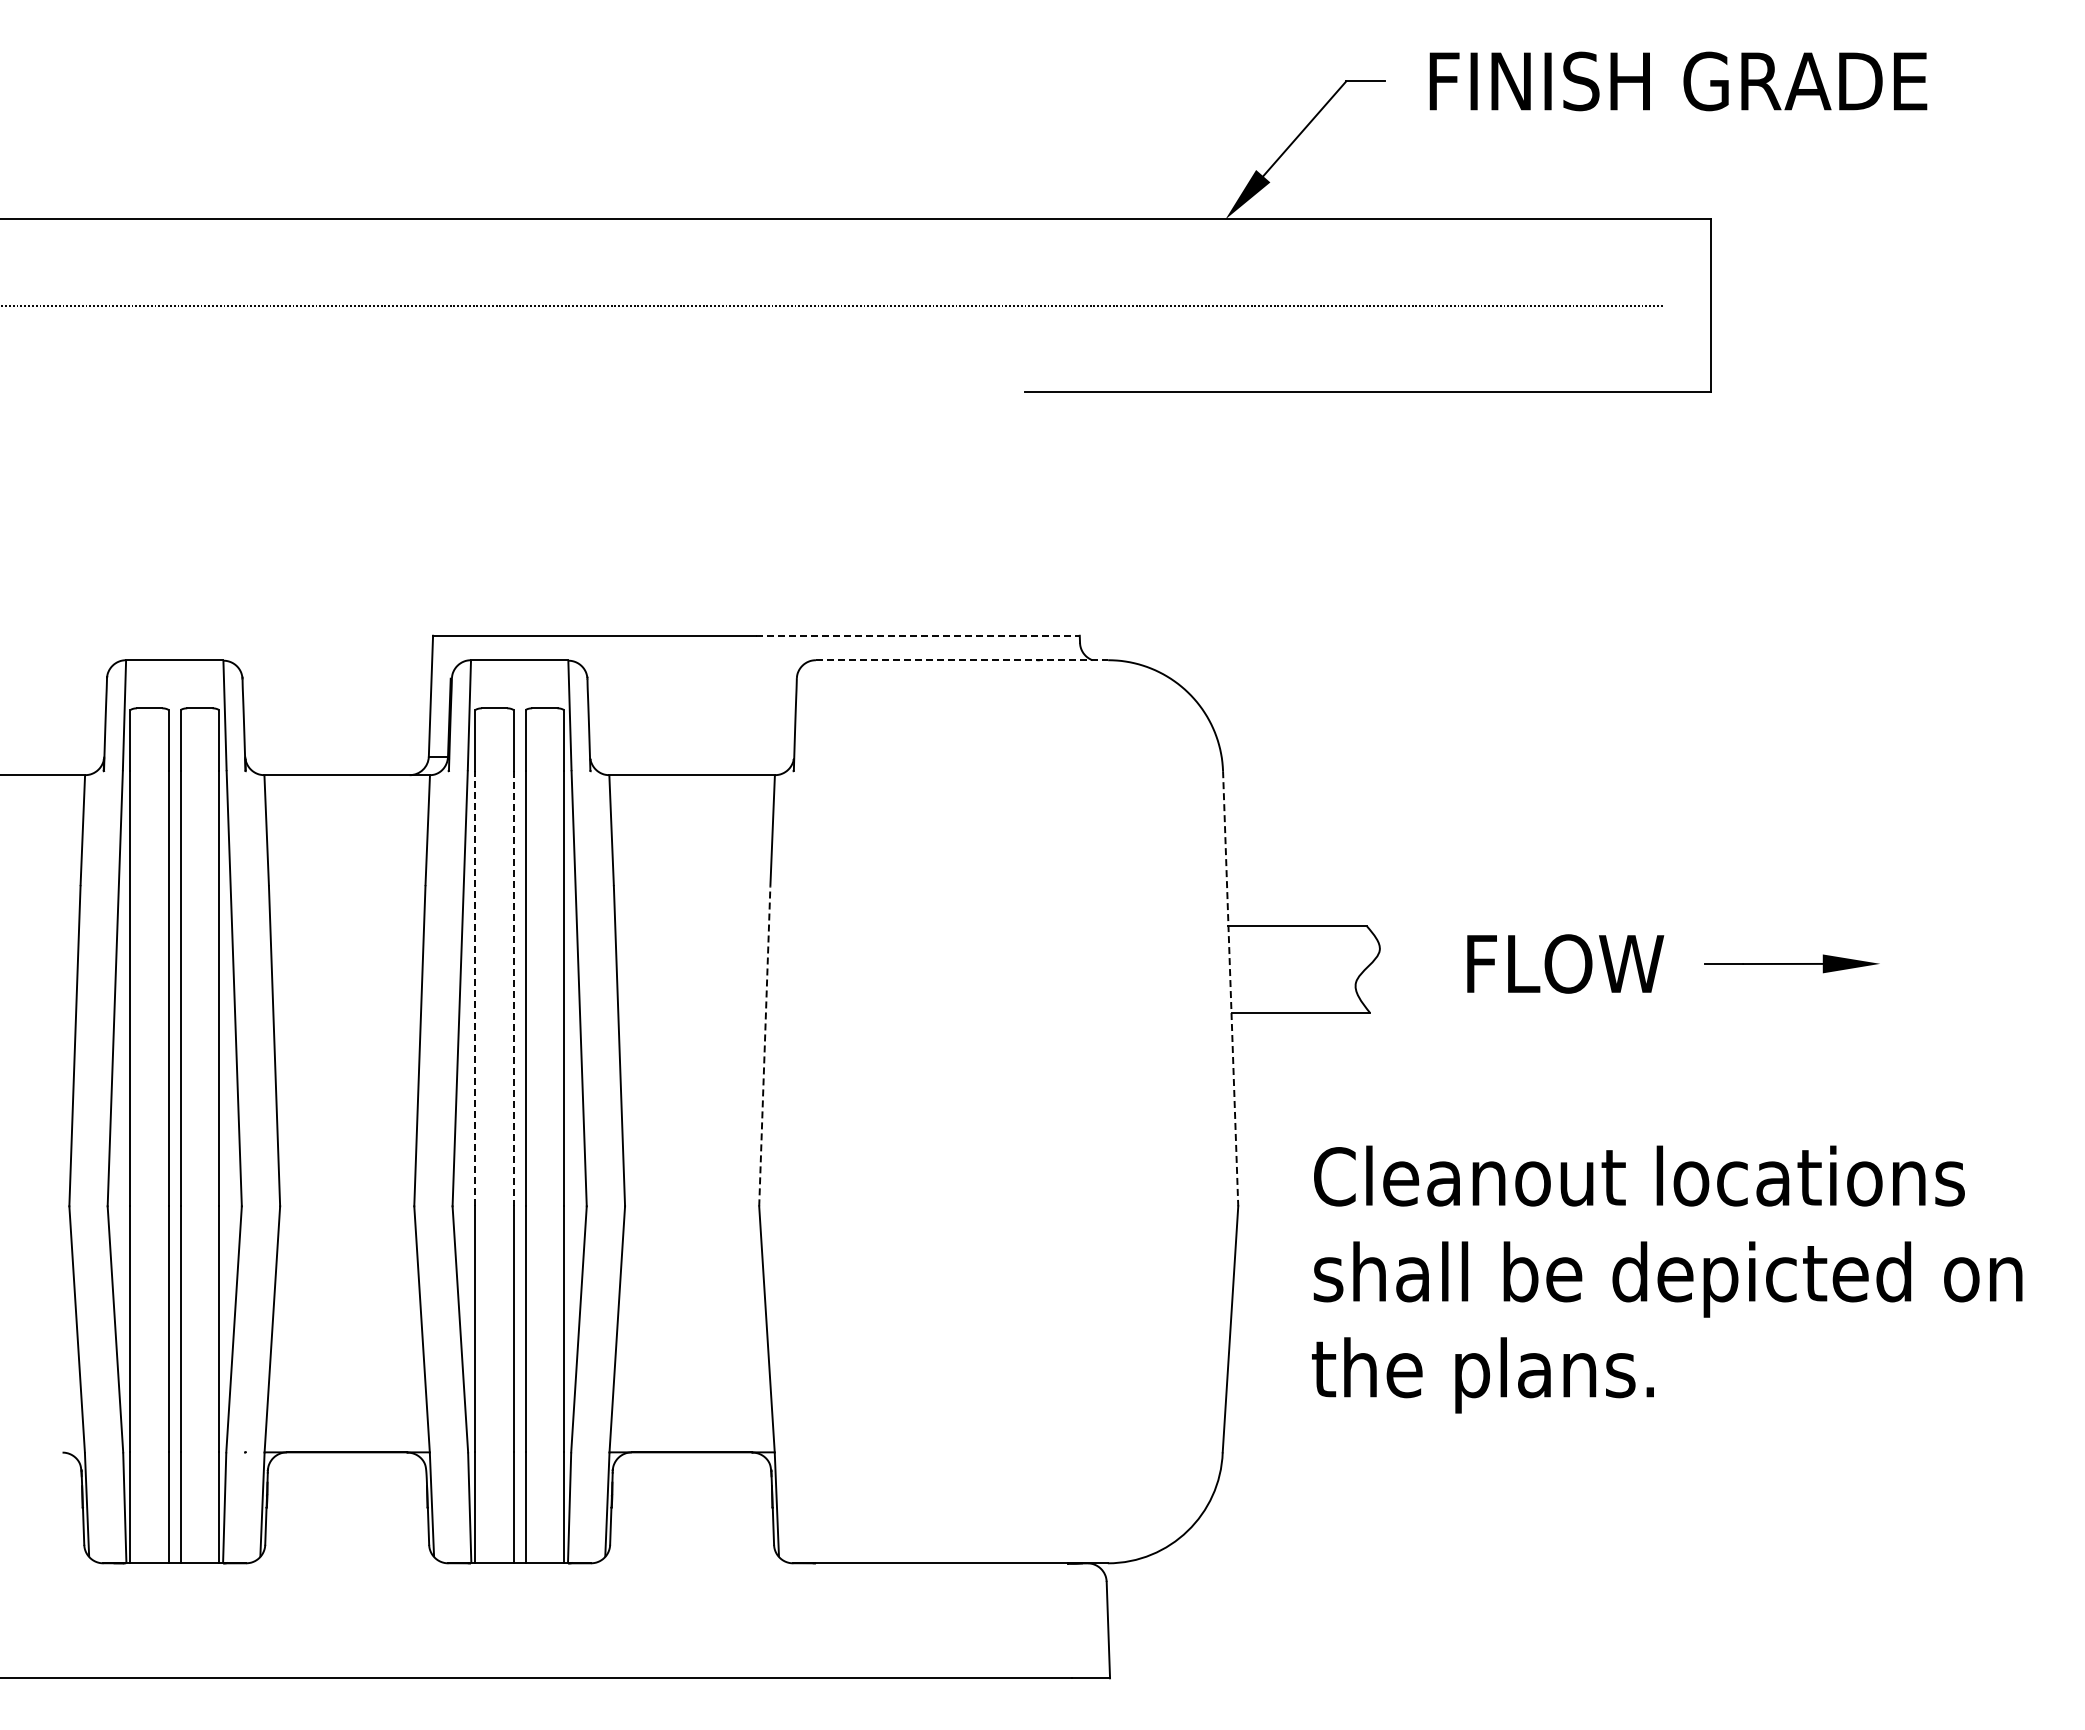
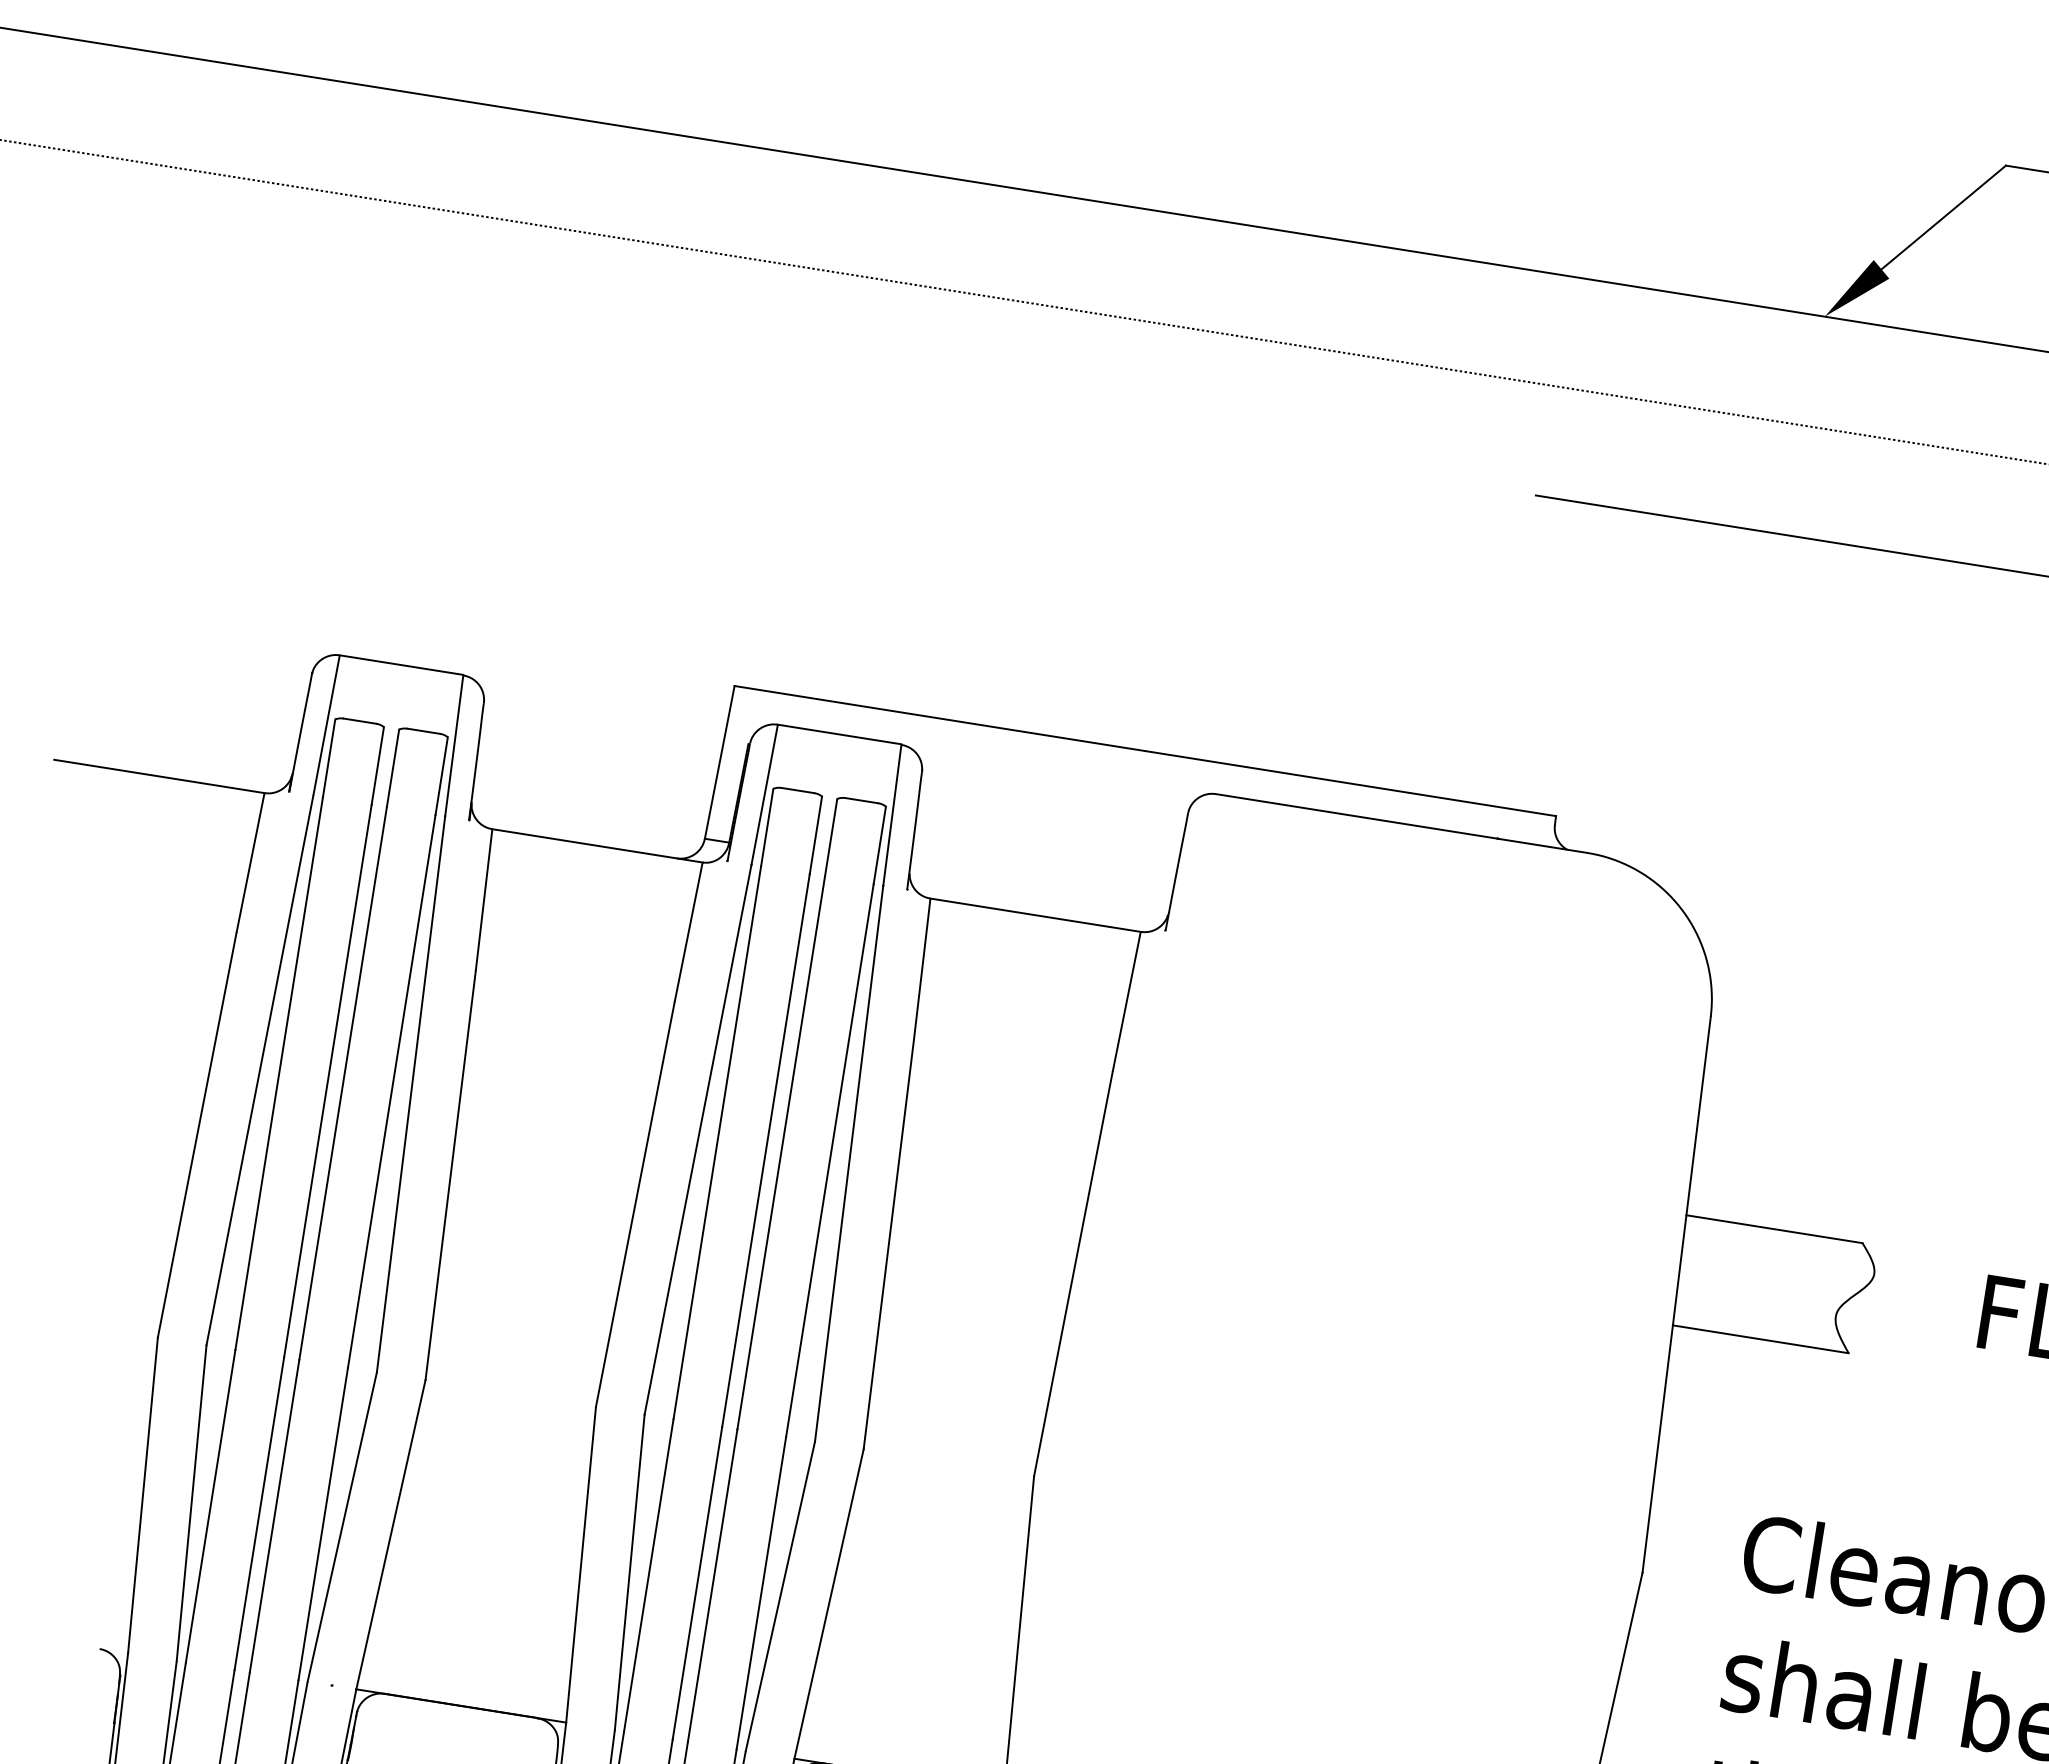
line: (918, 635) -> (1351, 783), dashed -> solid
line: (962, 660) -> (1402, 823), dashed -> solid
line: (475, 988) -> (717, 1142), dashed -> solid
line: (513, 988) -> (765, 1150), dashed -> solid
line: (1230, 988) -> (1676, 1294), dashed -> solid
line: (764, 1045) -> (1073, 1273), dashed -> solid

